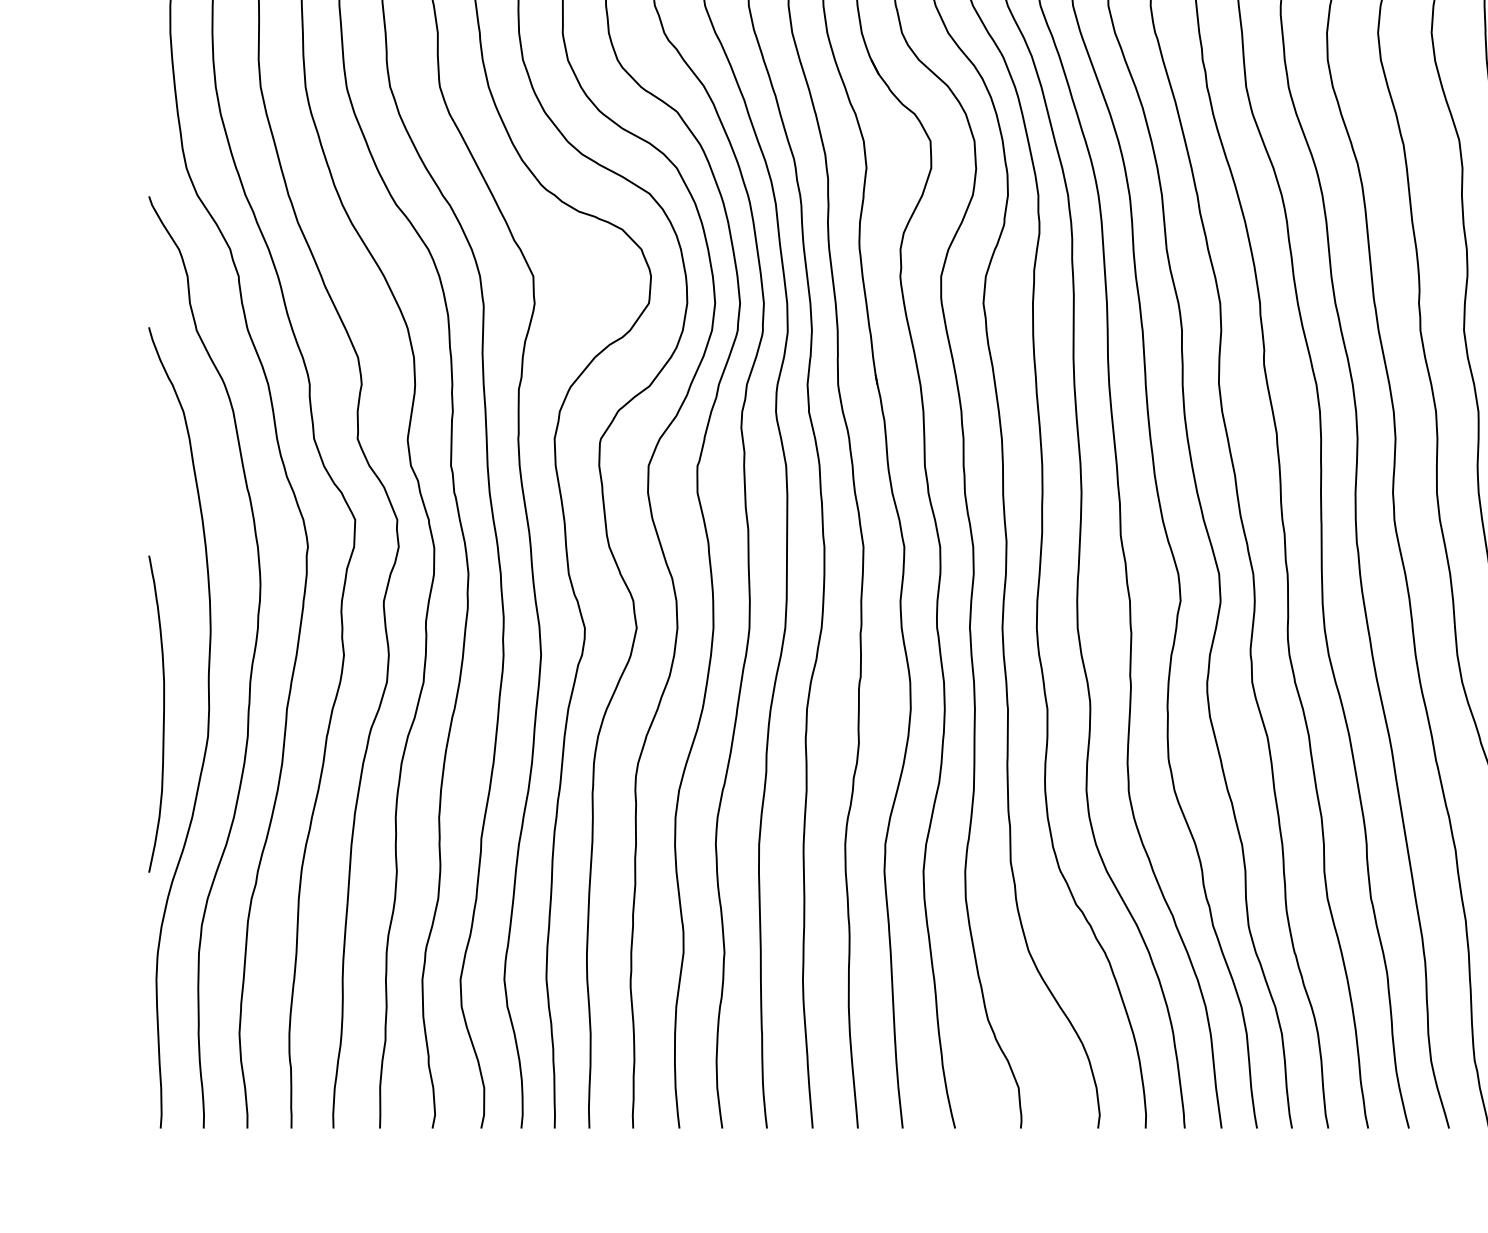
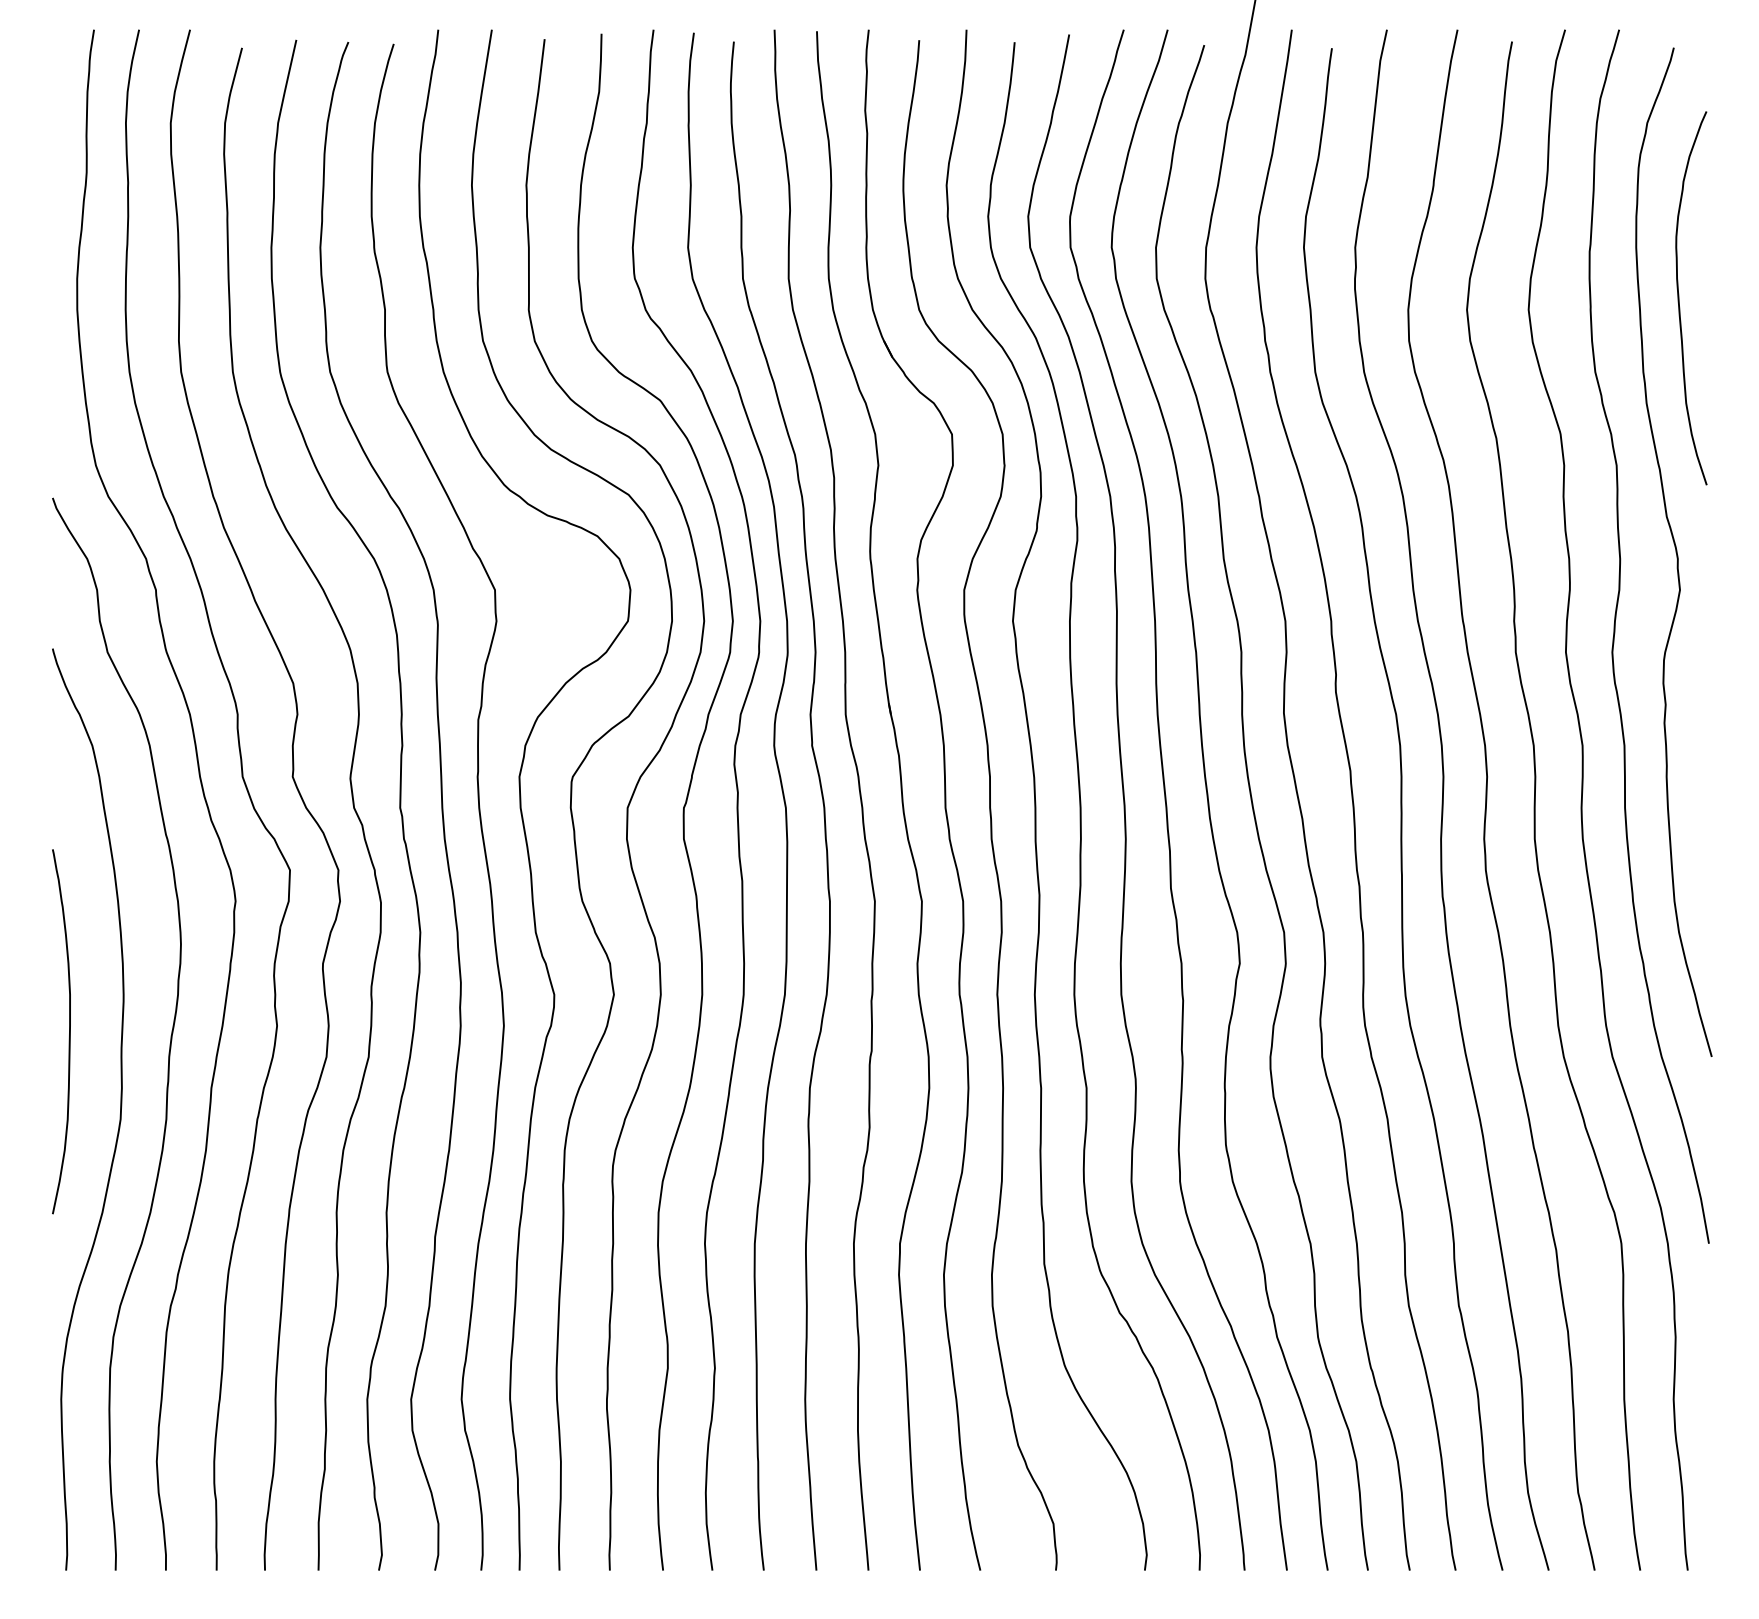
curve: (163, 713) -> (69, 1031), moved

